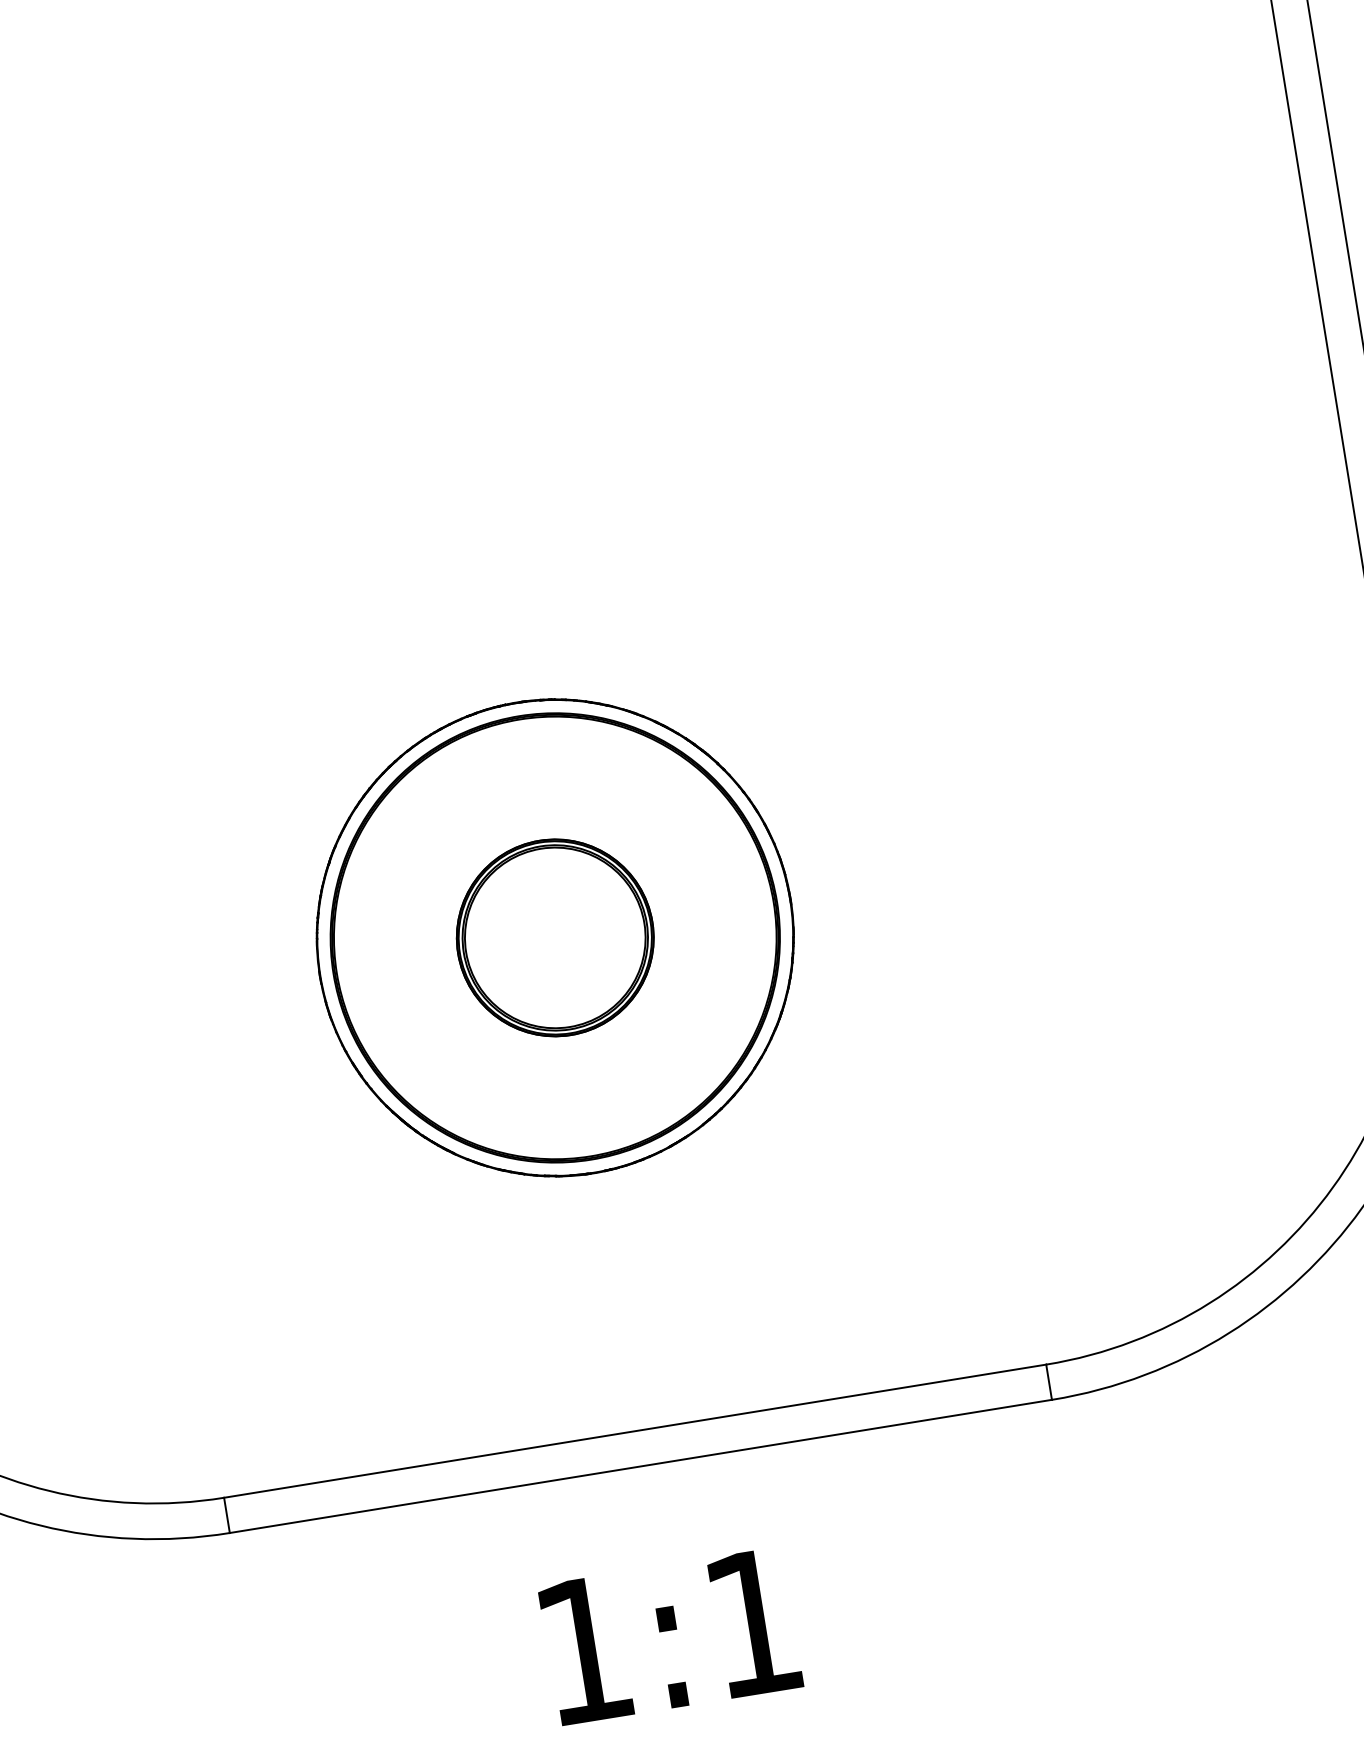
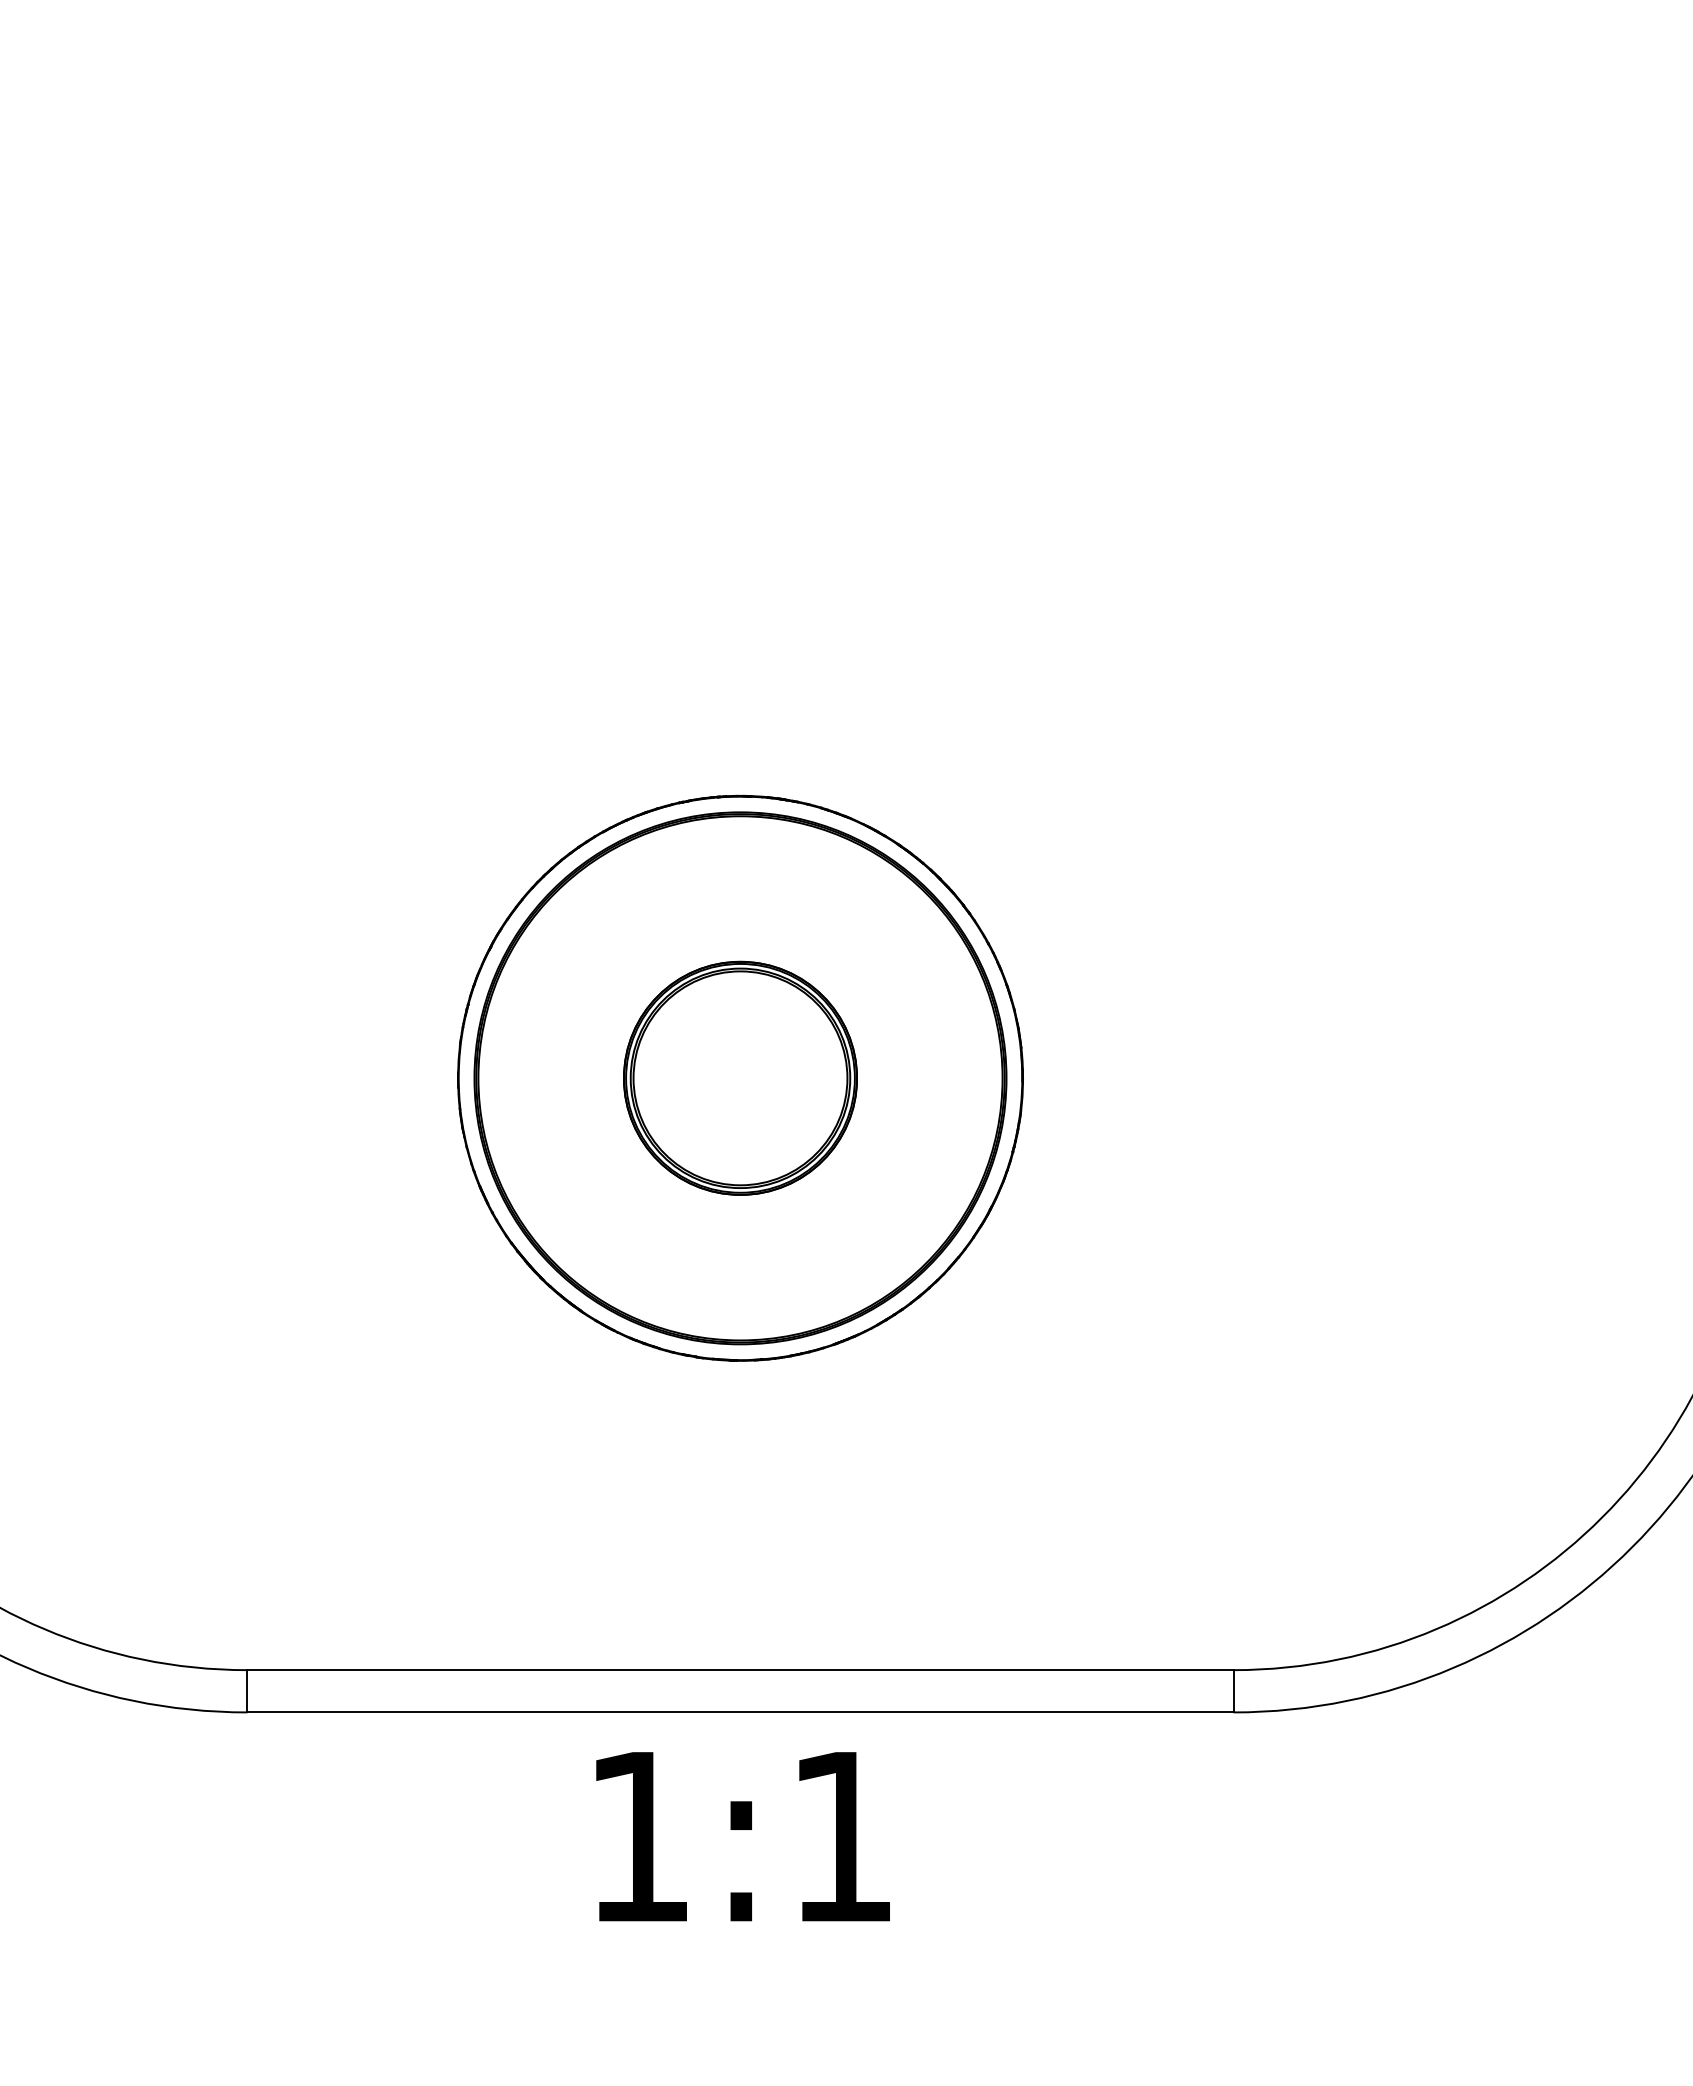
text: (670, 1636) -> (742, 1836), moved

